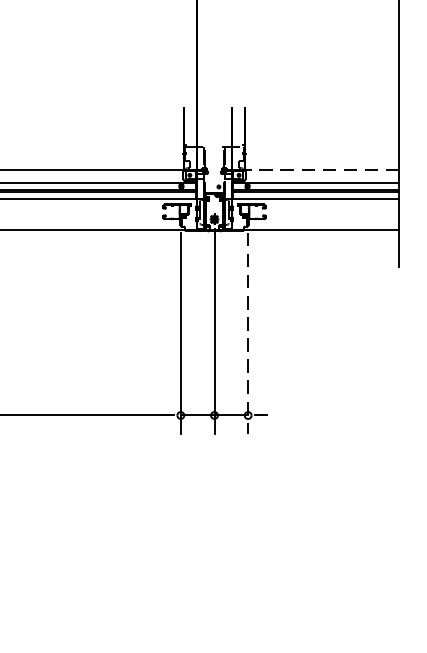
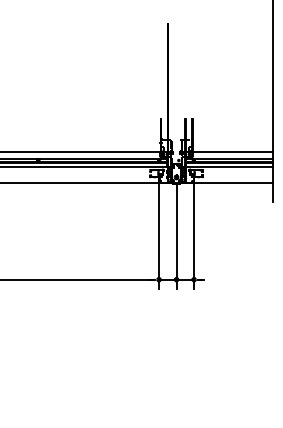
line: (321, 169) -> (232, 151), dashed -> solid
line: (248, 334) -> (194, 237), dashed -> solid

